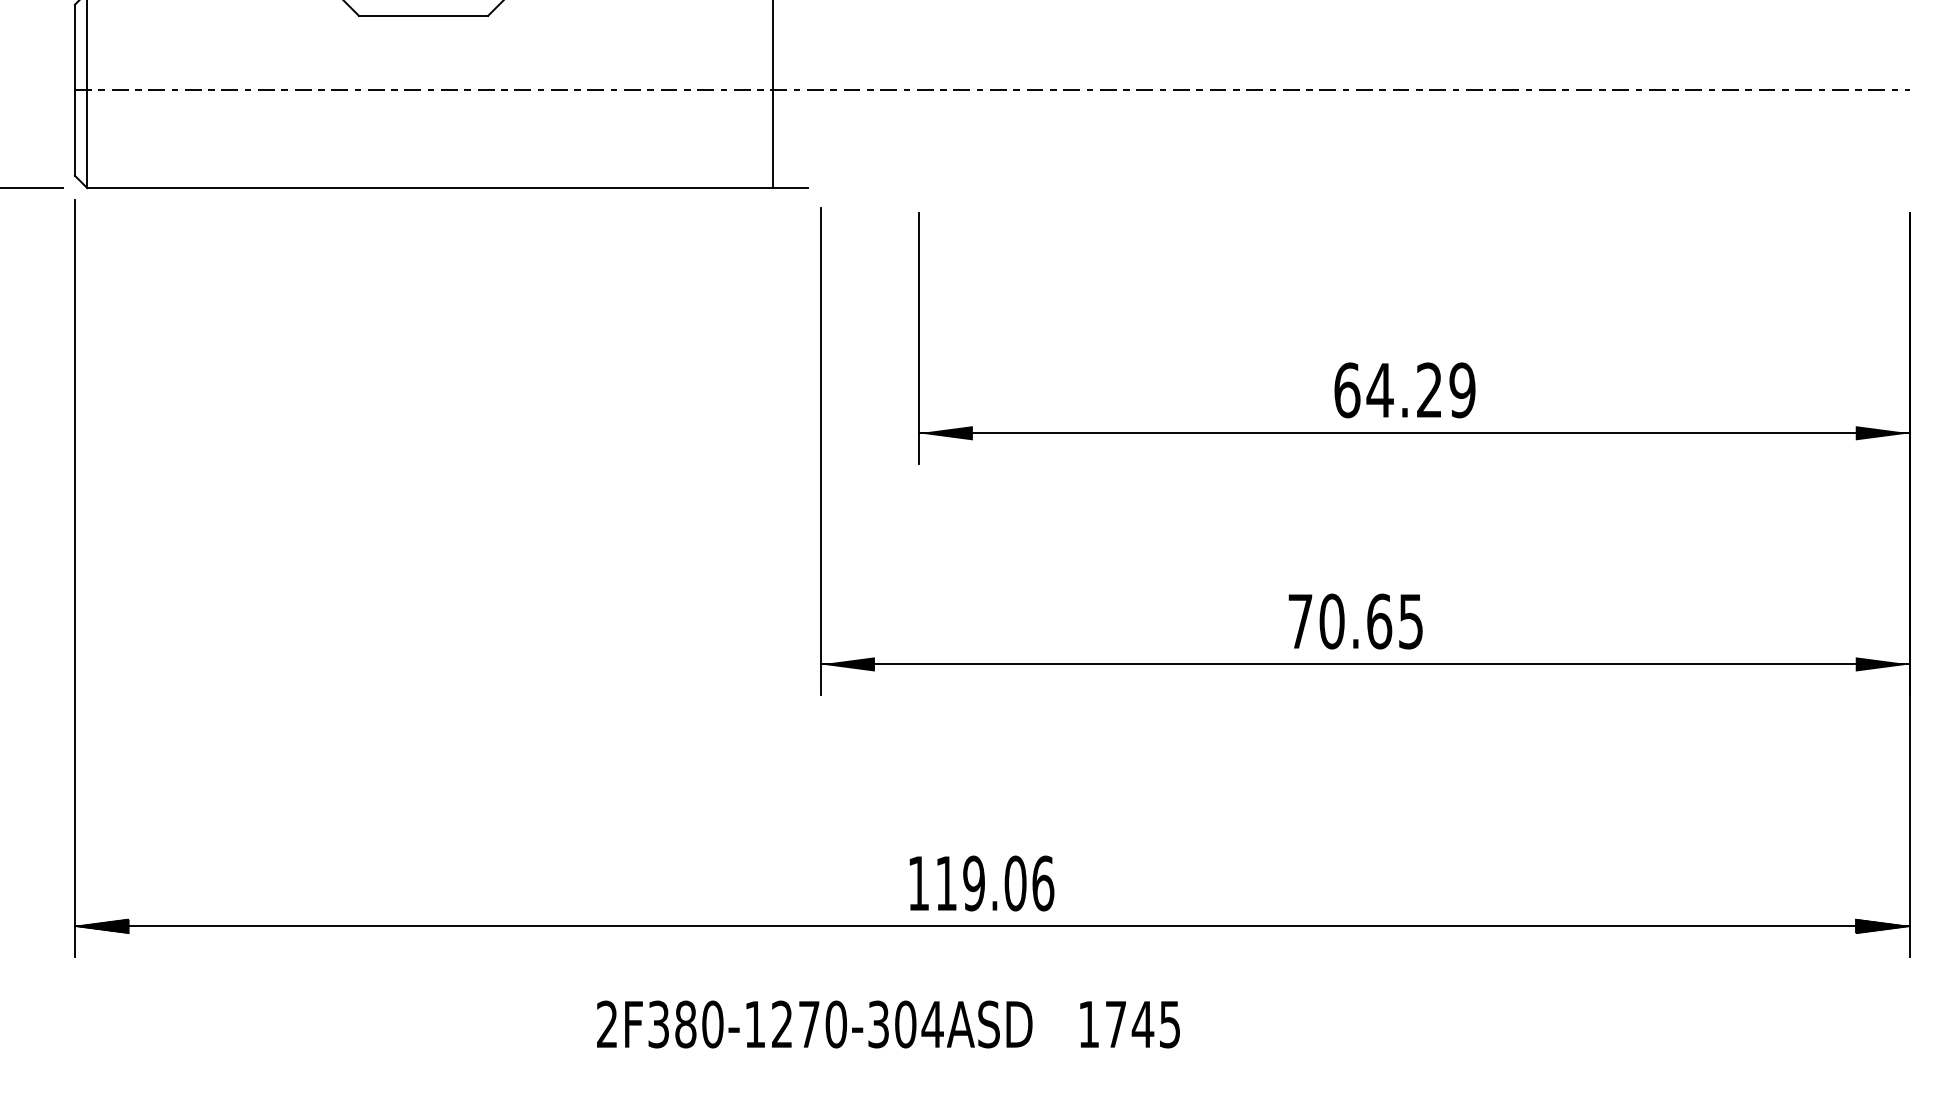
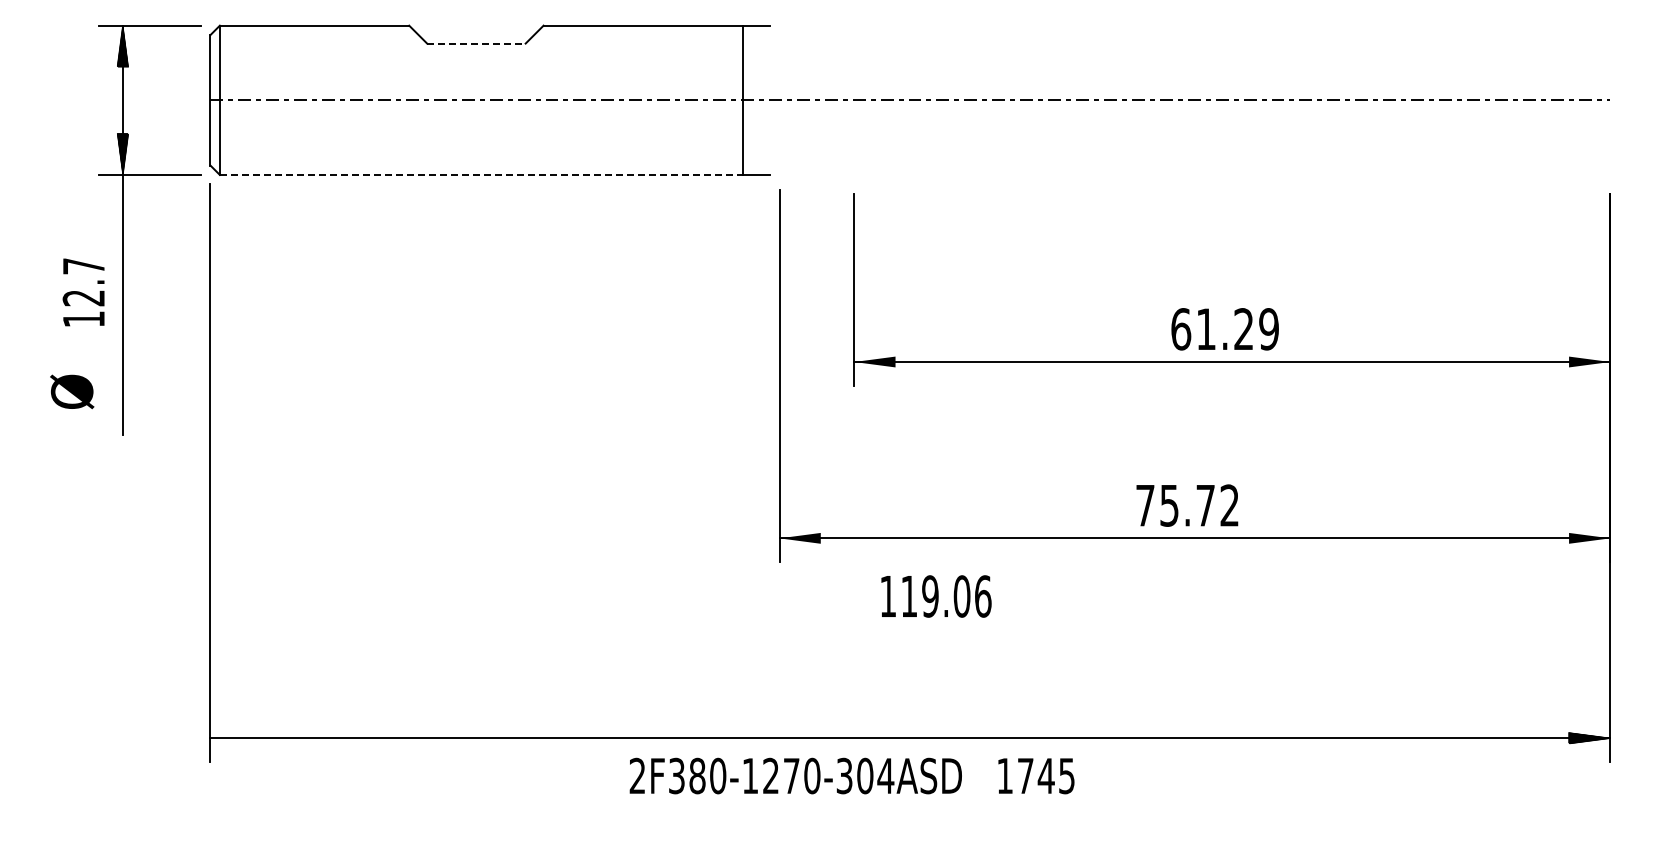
line: (423, 15) -> (476, 43), solid -> dashed
line: (430, 187) -> (481, 174), solid -> dashed
text: (1379, 389) -> (1205, 328), 64.29 -> 61.29
text: (1371, 621) -> (1199, 505), 70.65 -> 75.72
text: (982, 883) -> (936, 596), moved
hatch: (101, 925) -> (230, 737), removed
text: (887, 1023) -> (851, 775), moved

